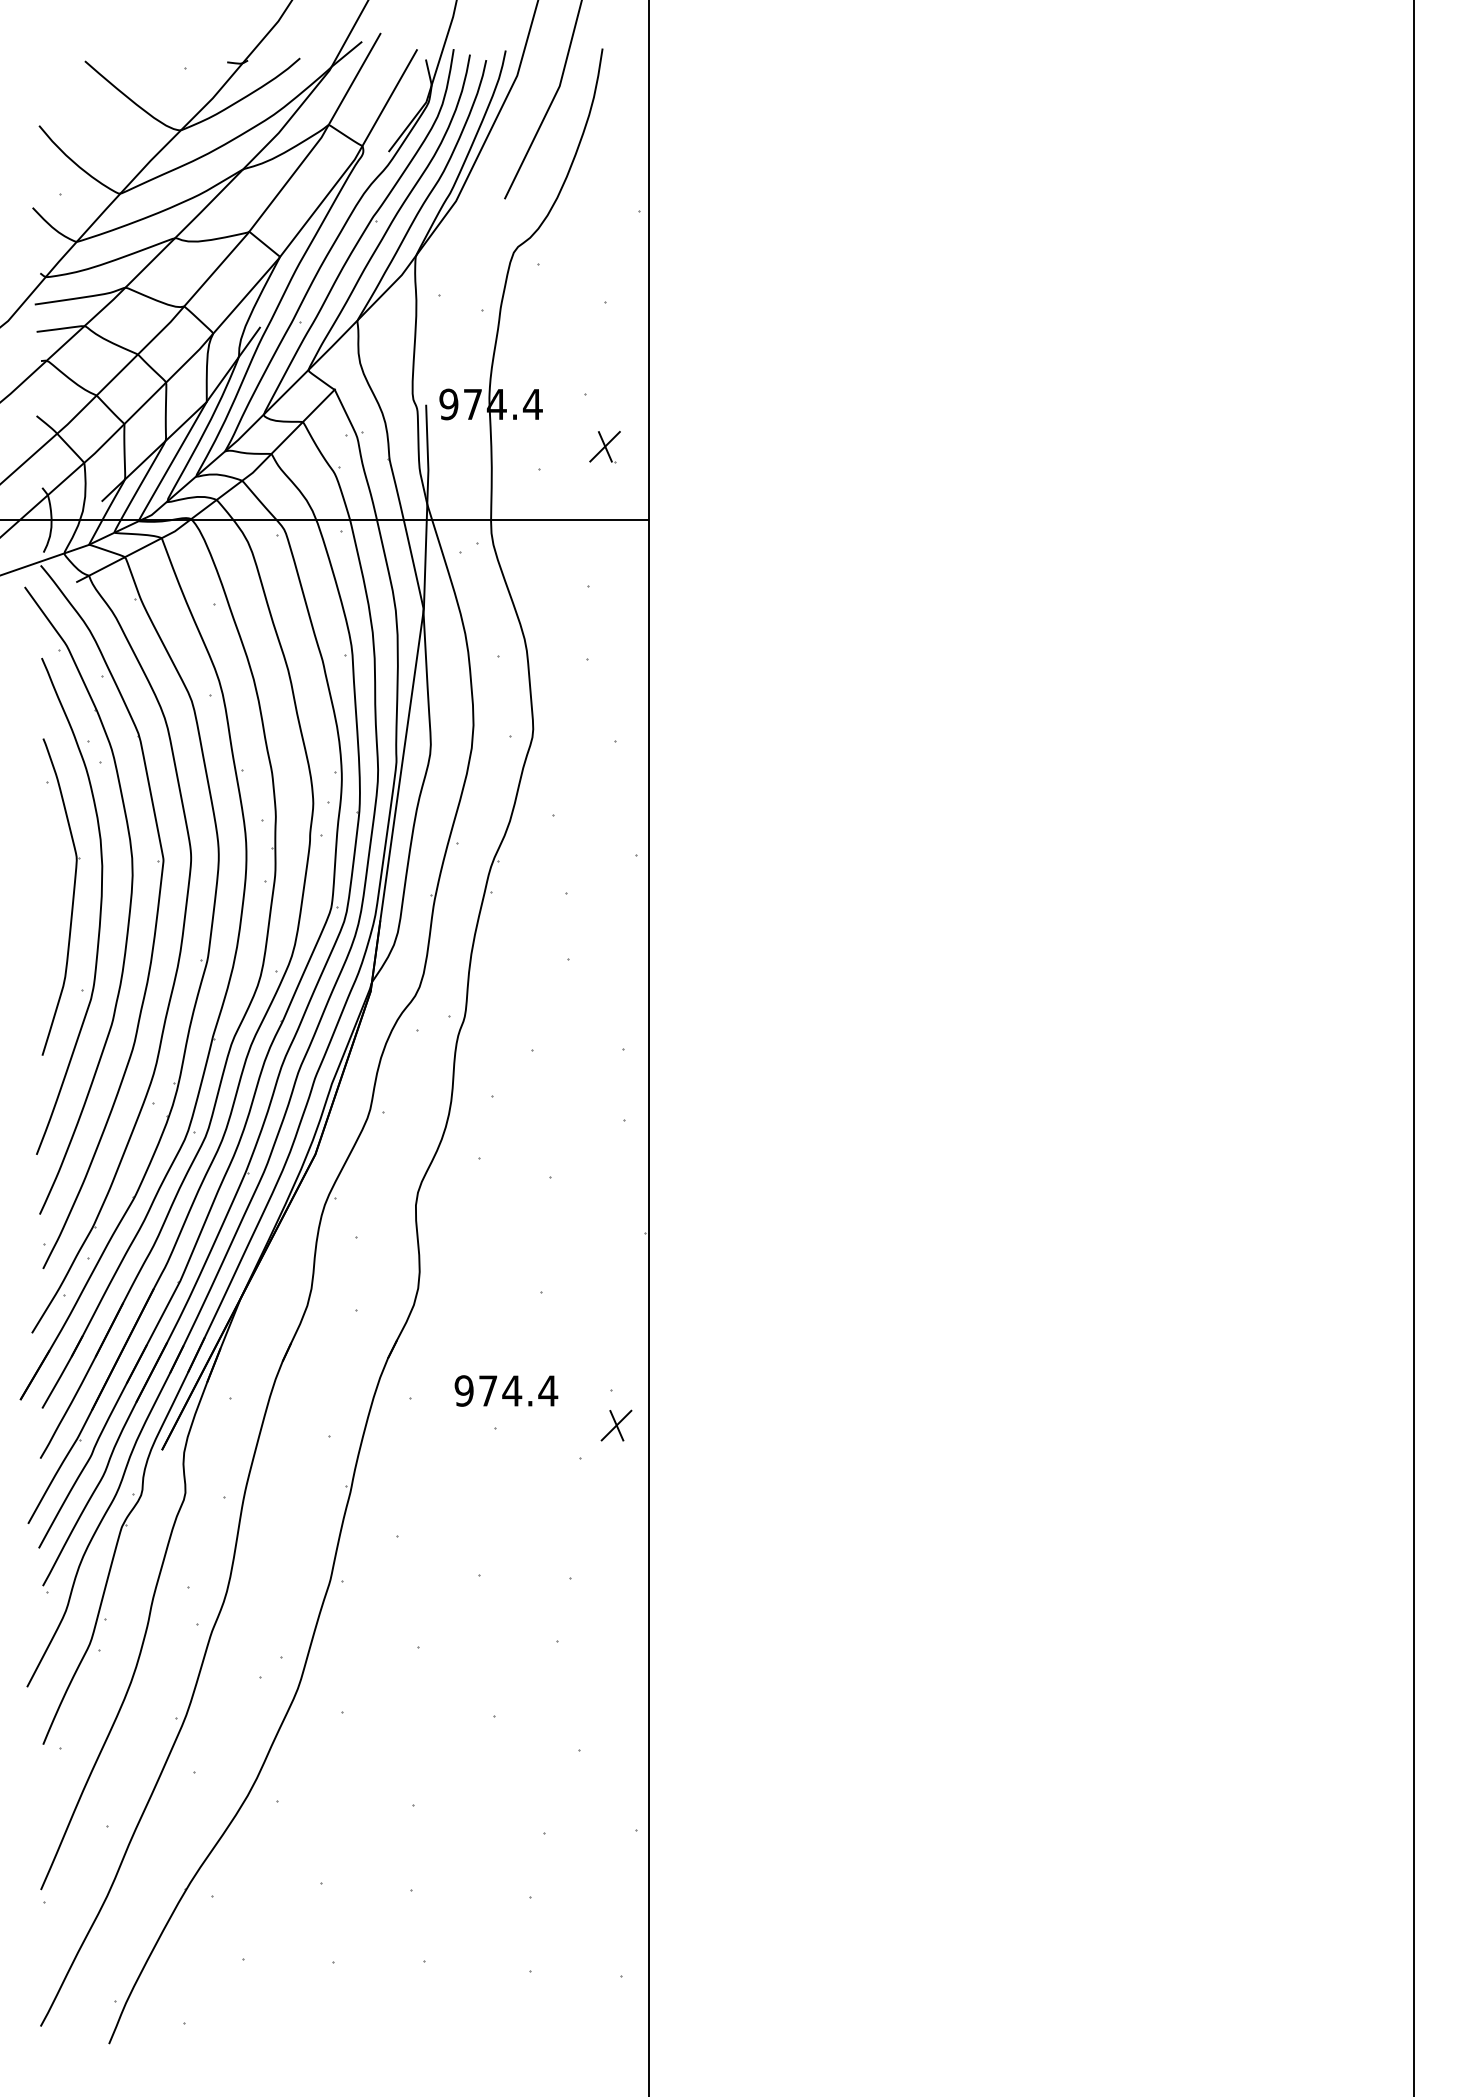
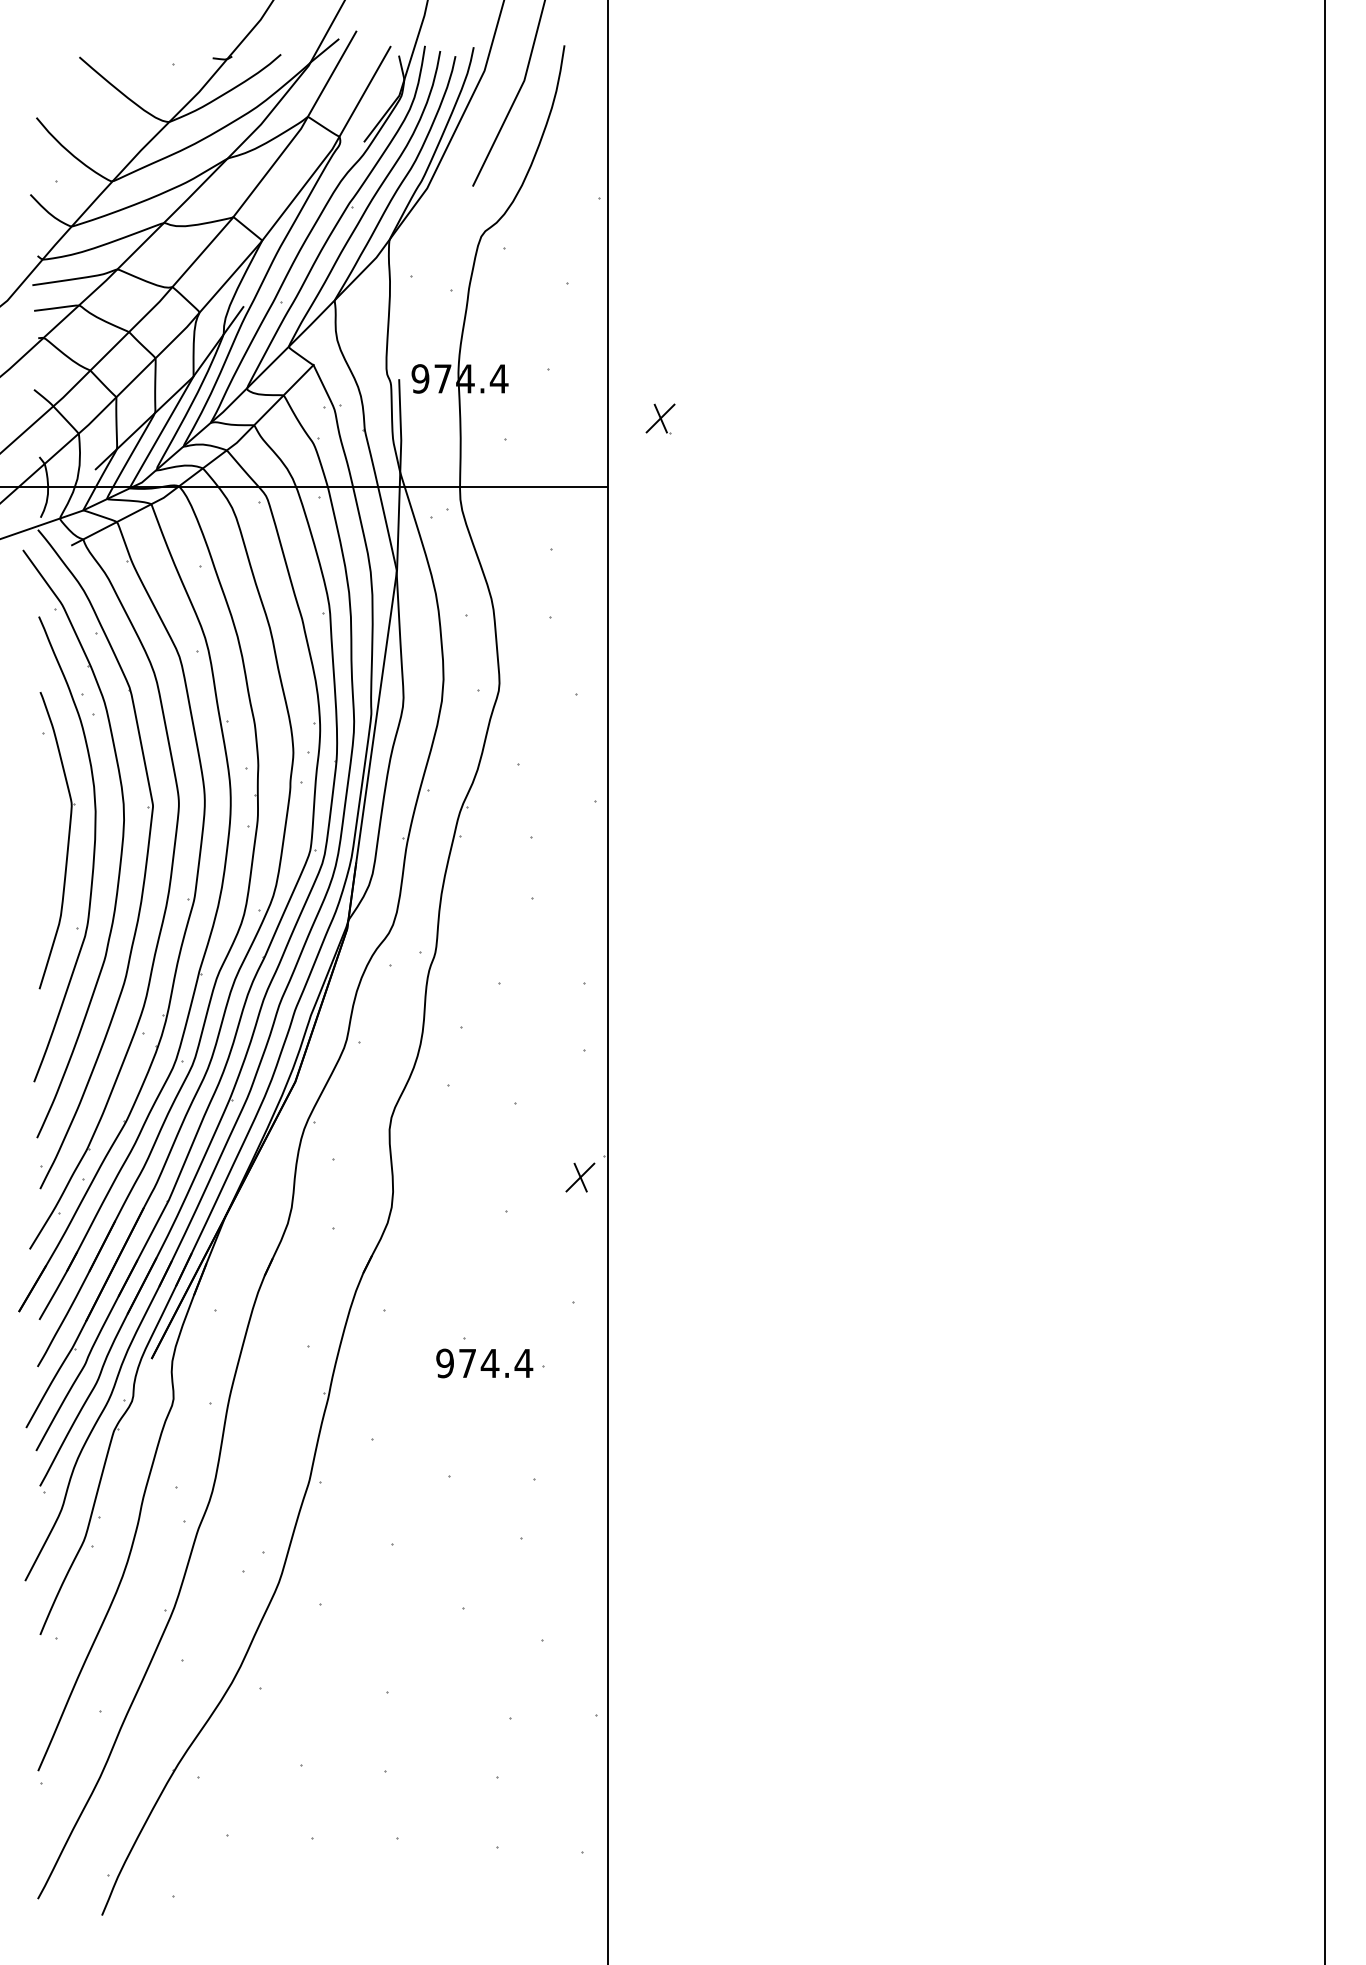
part: (604, 447) -> (660, 419), moved
text: (506, 1390) -> (484, 1363), moved
part: (616, 1425) -> (580, 1177), moved

